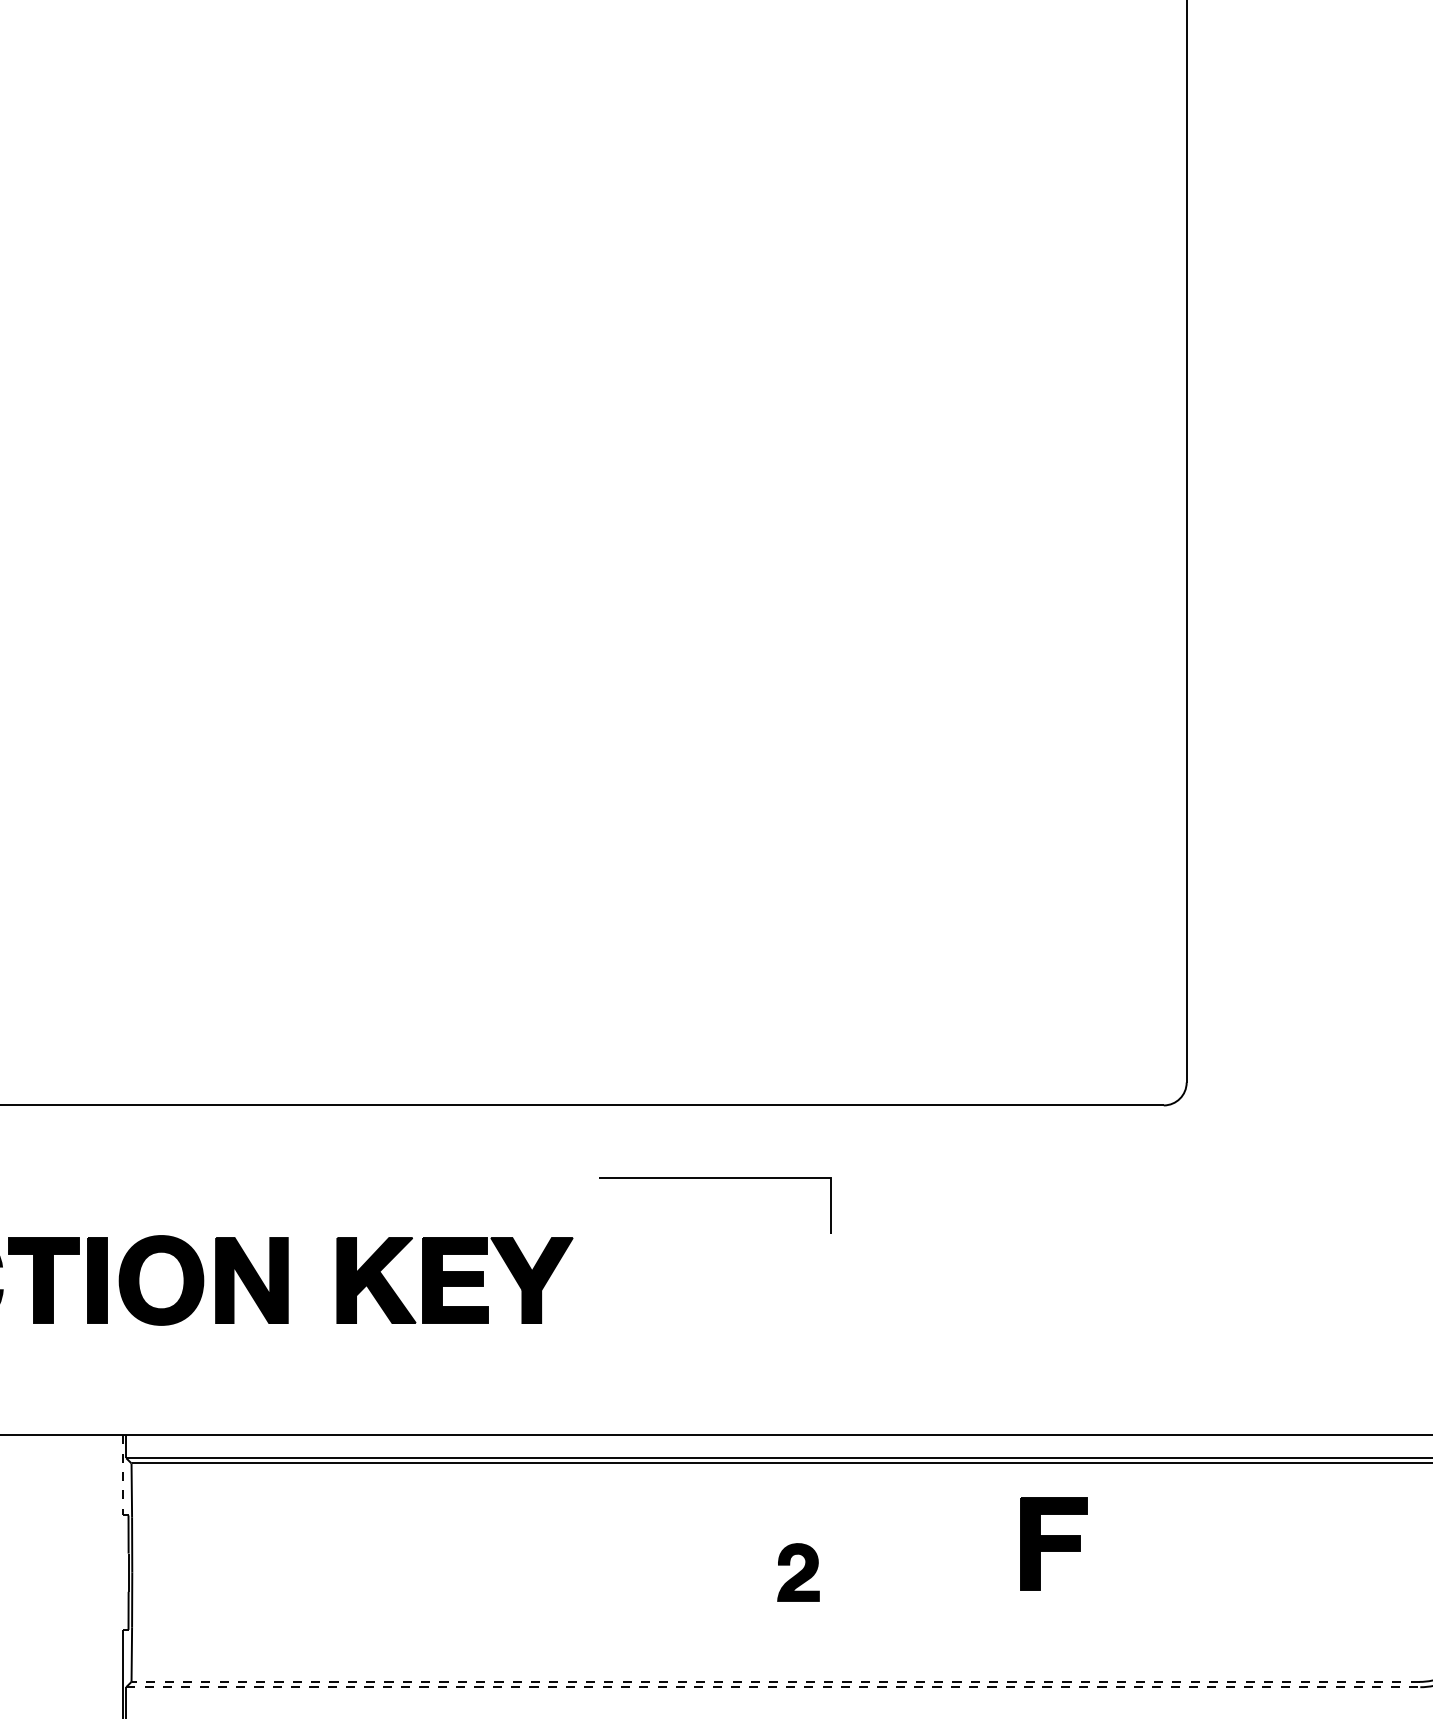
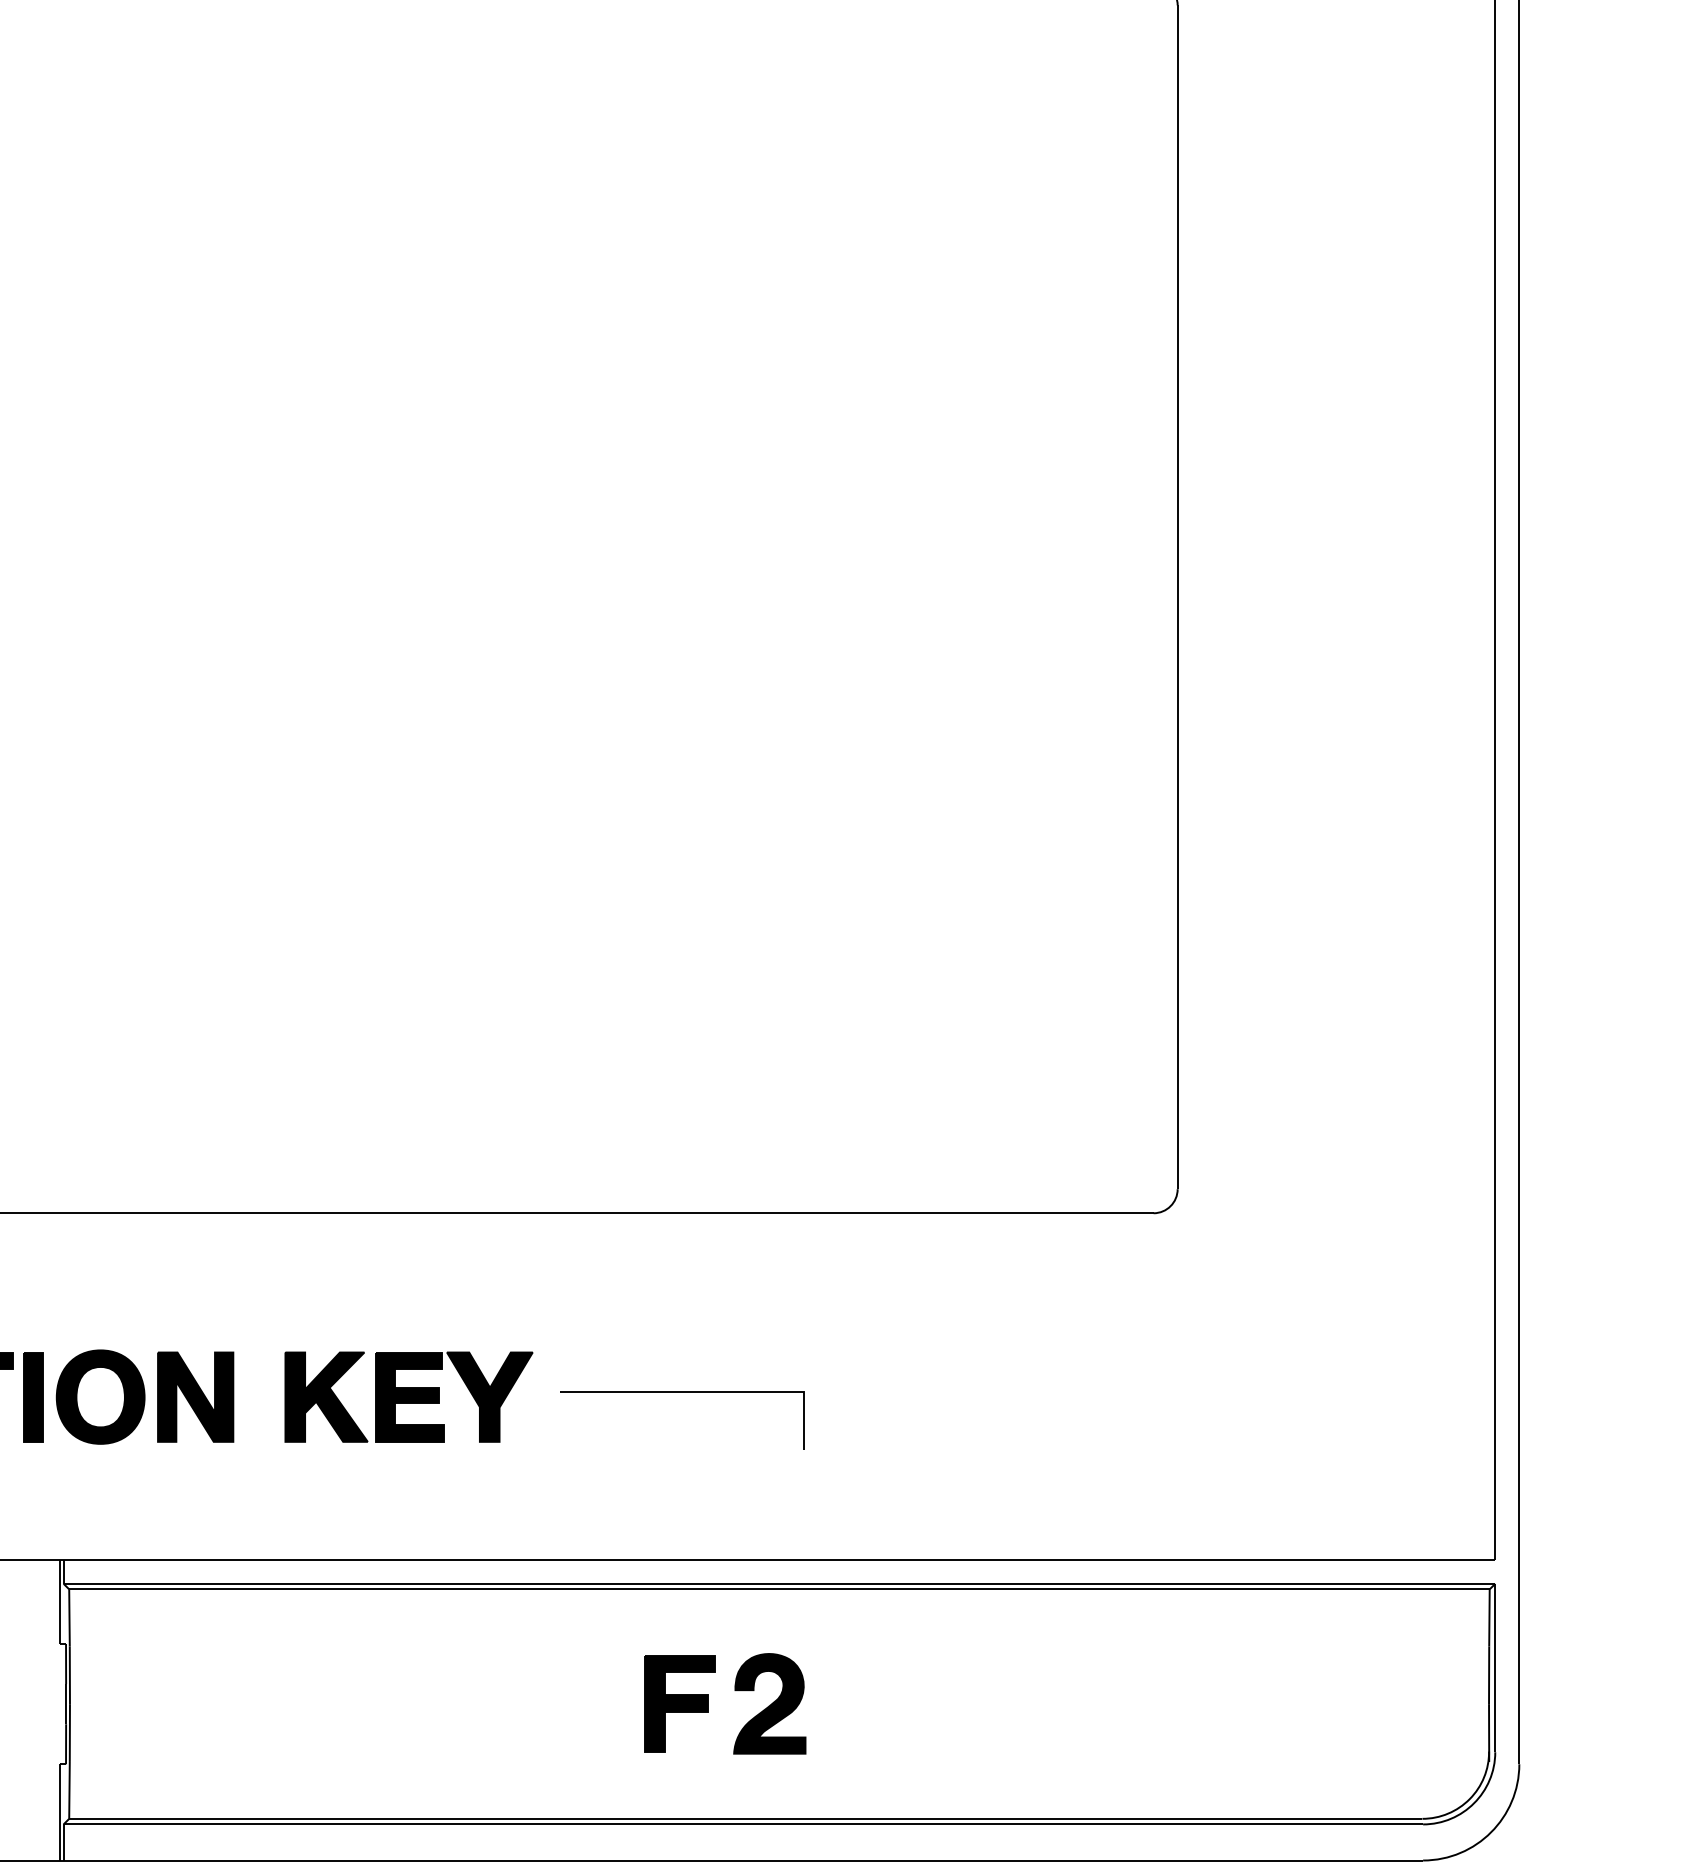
line: (715, 1178) -> (682, 1392), moved
line: (122, 1475) -> (59, 1602), dashed -> solid
part: (1053, 1543) -> (679, 1703), moved
part: (798, 1572) -> (769, 1703), size x1.67
line: (775, 1681) -> (745, 1818), dashed -> solid
line: (773, 1687) -> (743, 1824), dashed -> solid

